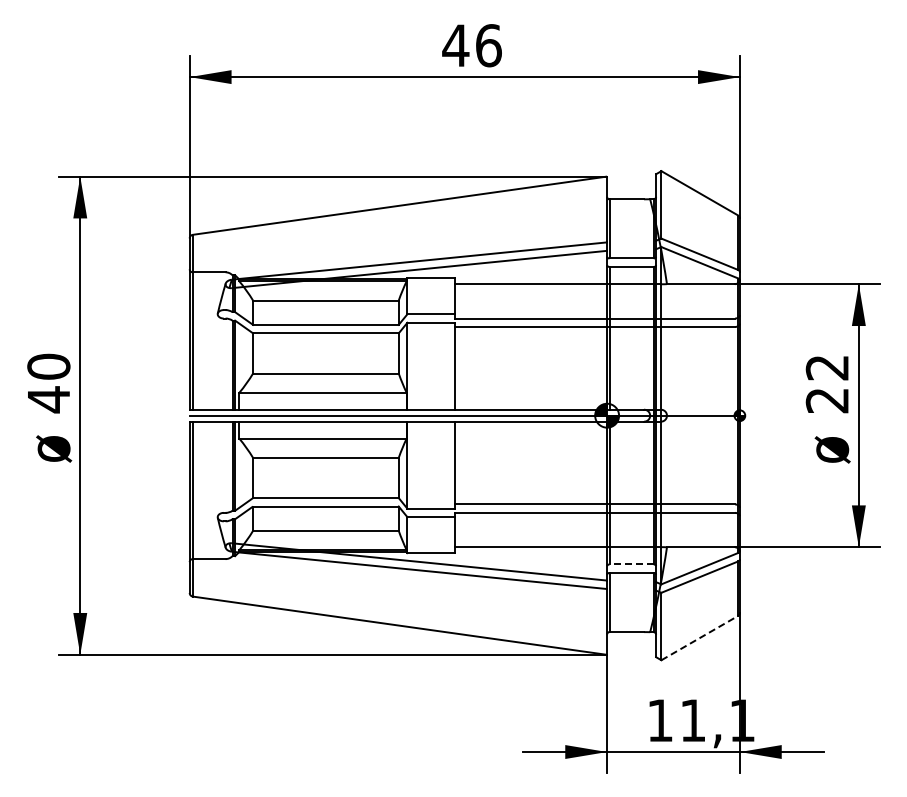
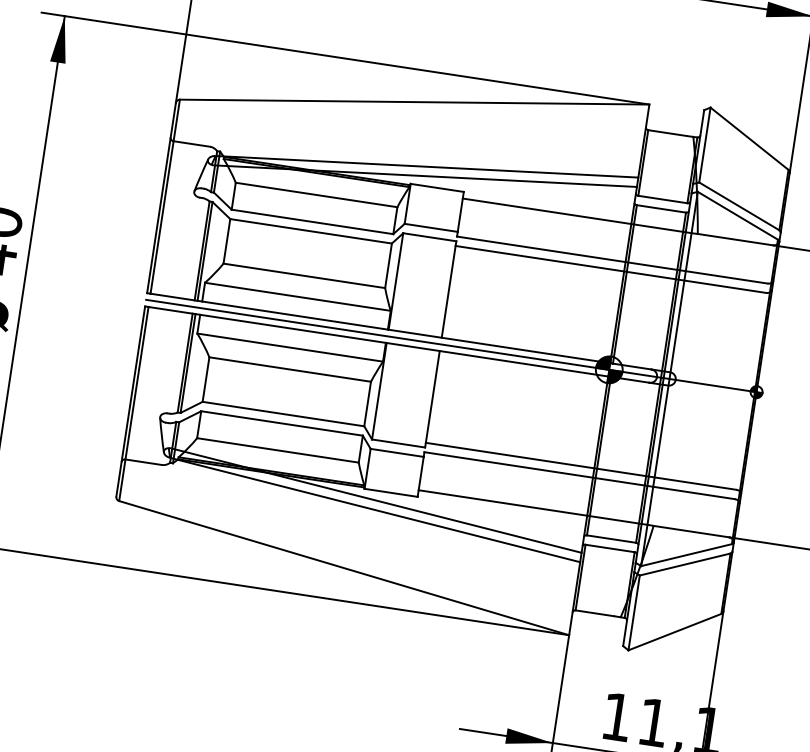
line: (631, 564) -> (611, 539), dashed -> solid
line: (700, 637) -> (675, 631), dashed -> solid

